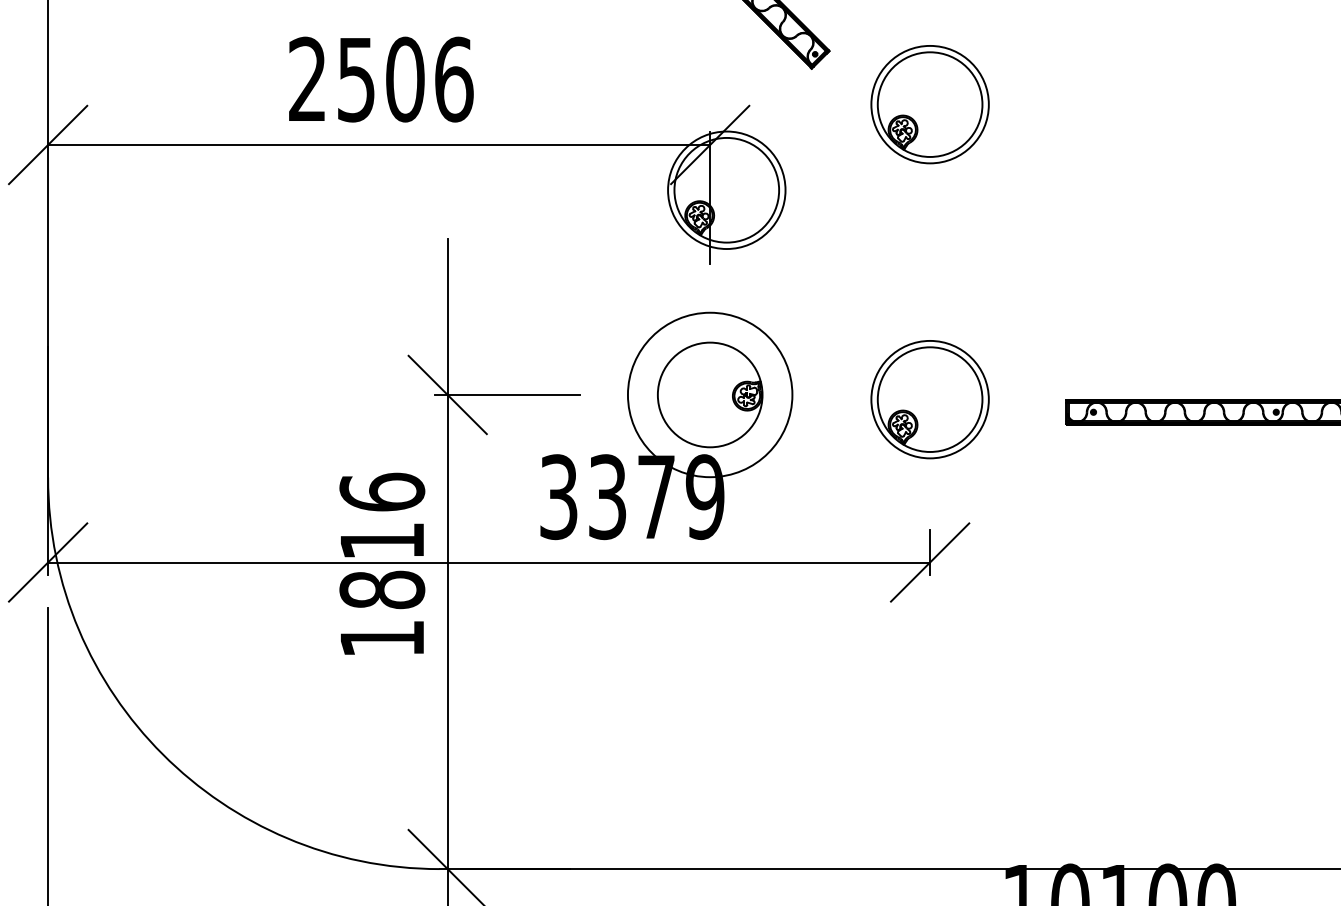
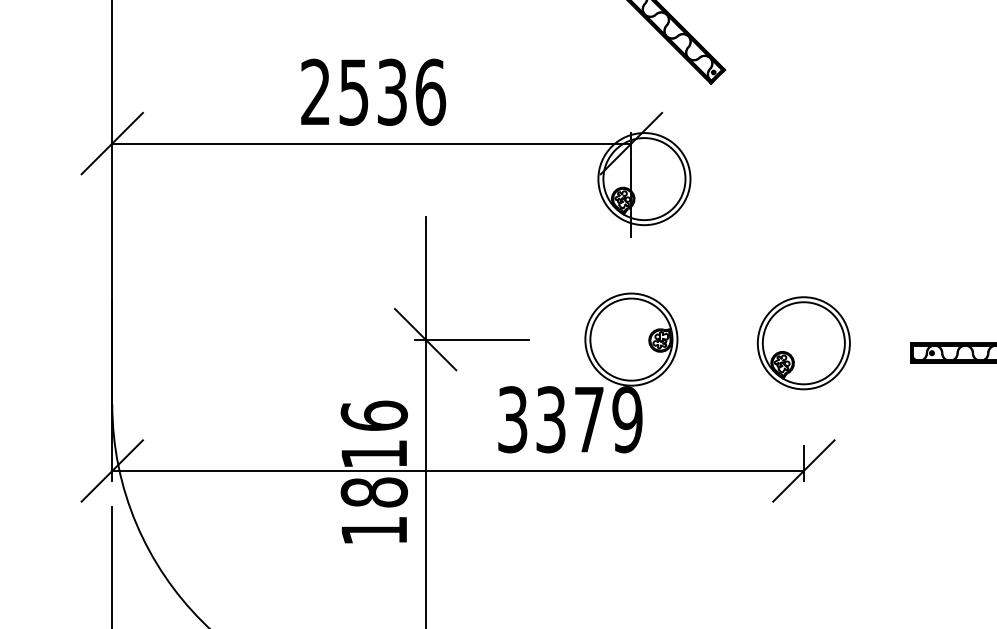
text: (405, 79) -> (392, 92), 2506 -> 2536
part: (929, 104) -> (803, 111), removed
circle: (709, 394) -> (630, 339), size x0.71

